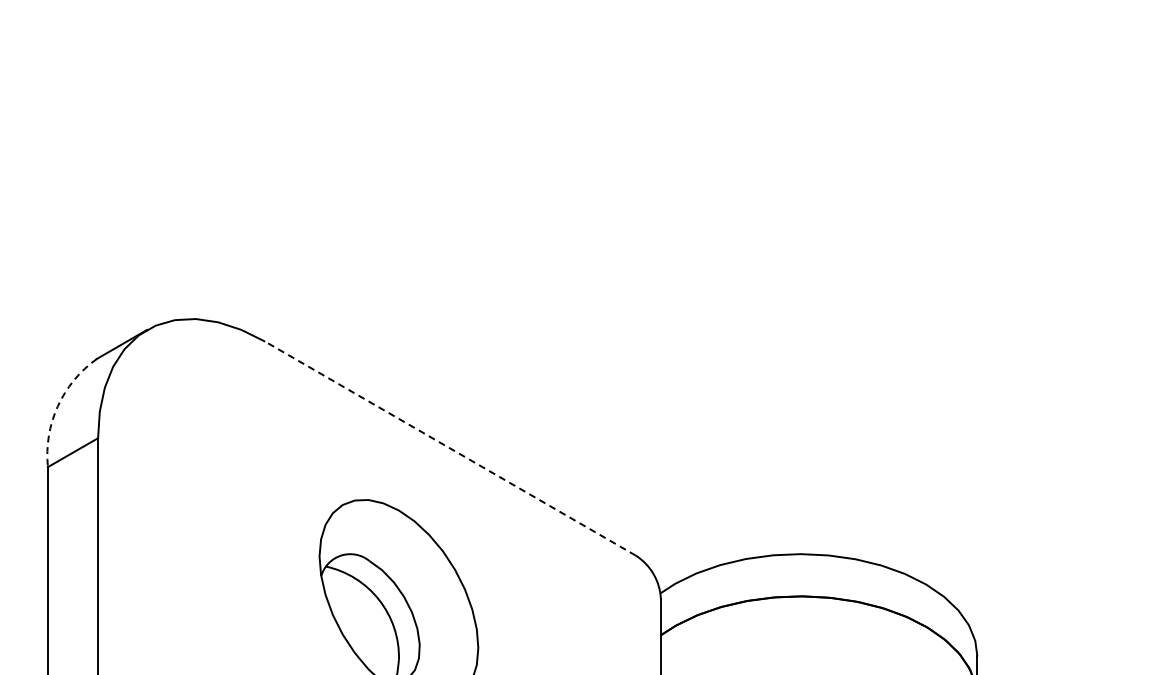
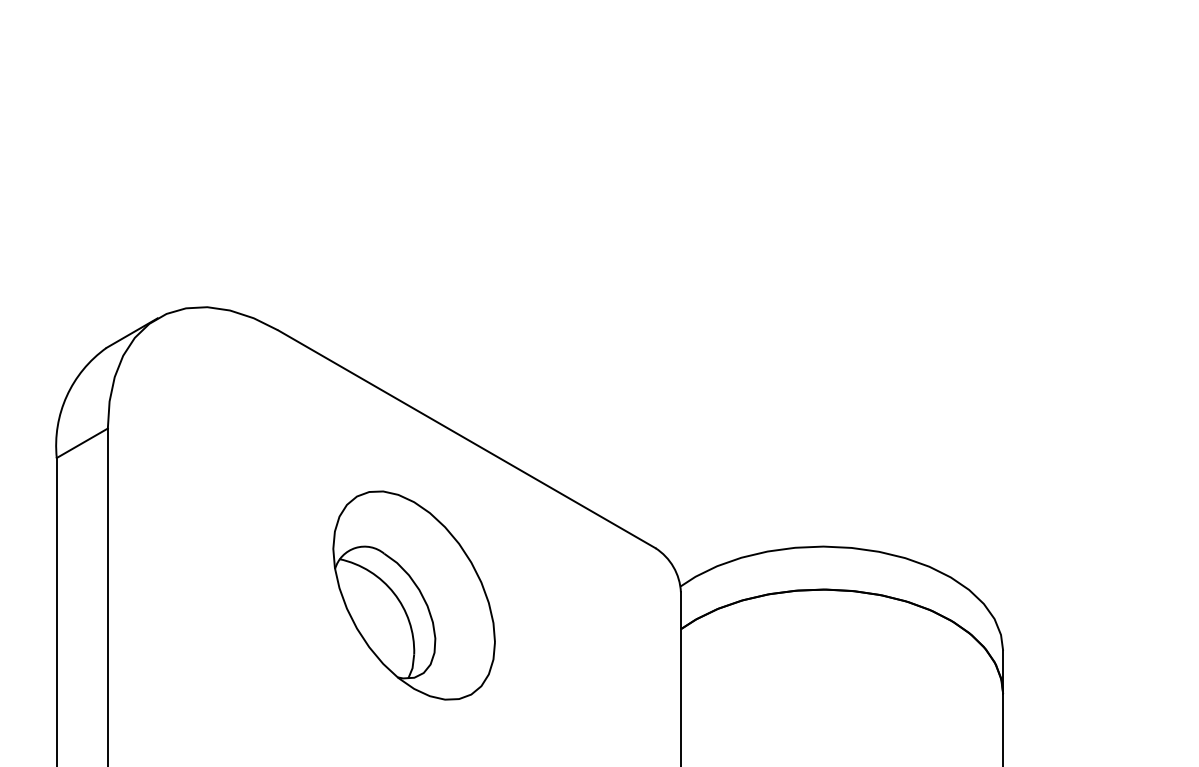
arc: (57, 406) -> (66, 396), dashed -> solid
line: (450, 448) -> (466, 439), dashed -> solid

